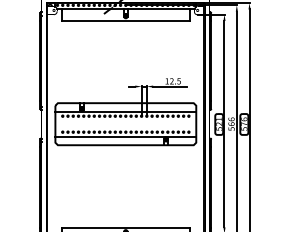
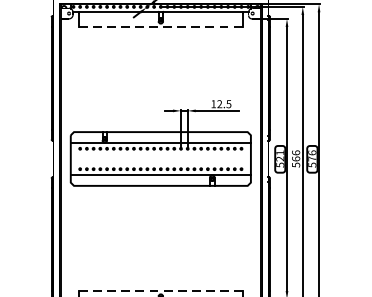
line: (126, 20) -> (161, 26), solid -> dashed
line: (125, 227) -> (160, 291), solid -> dashed

